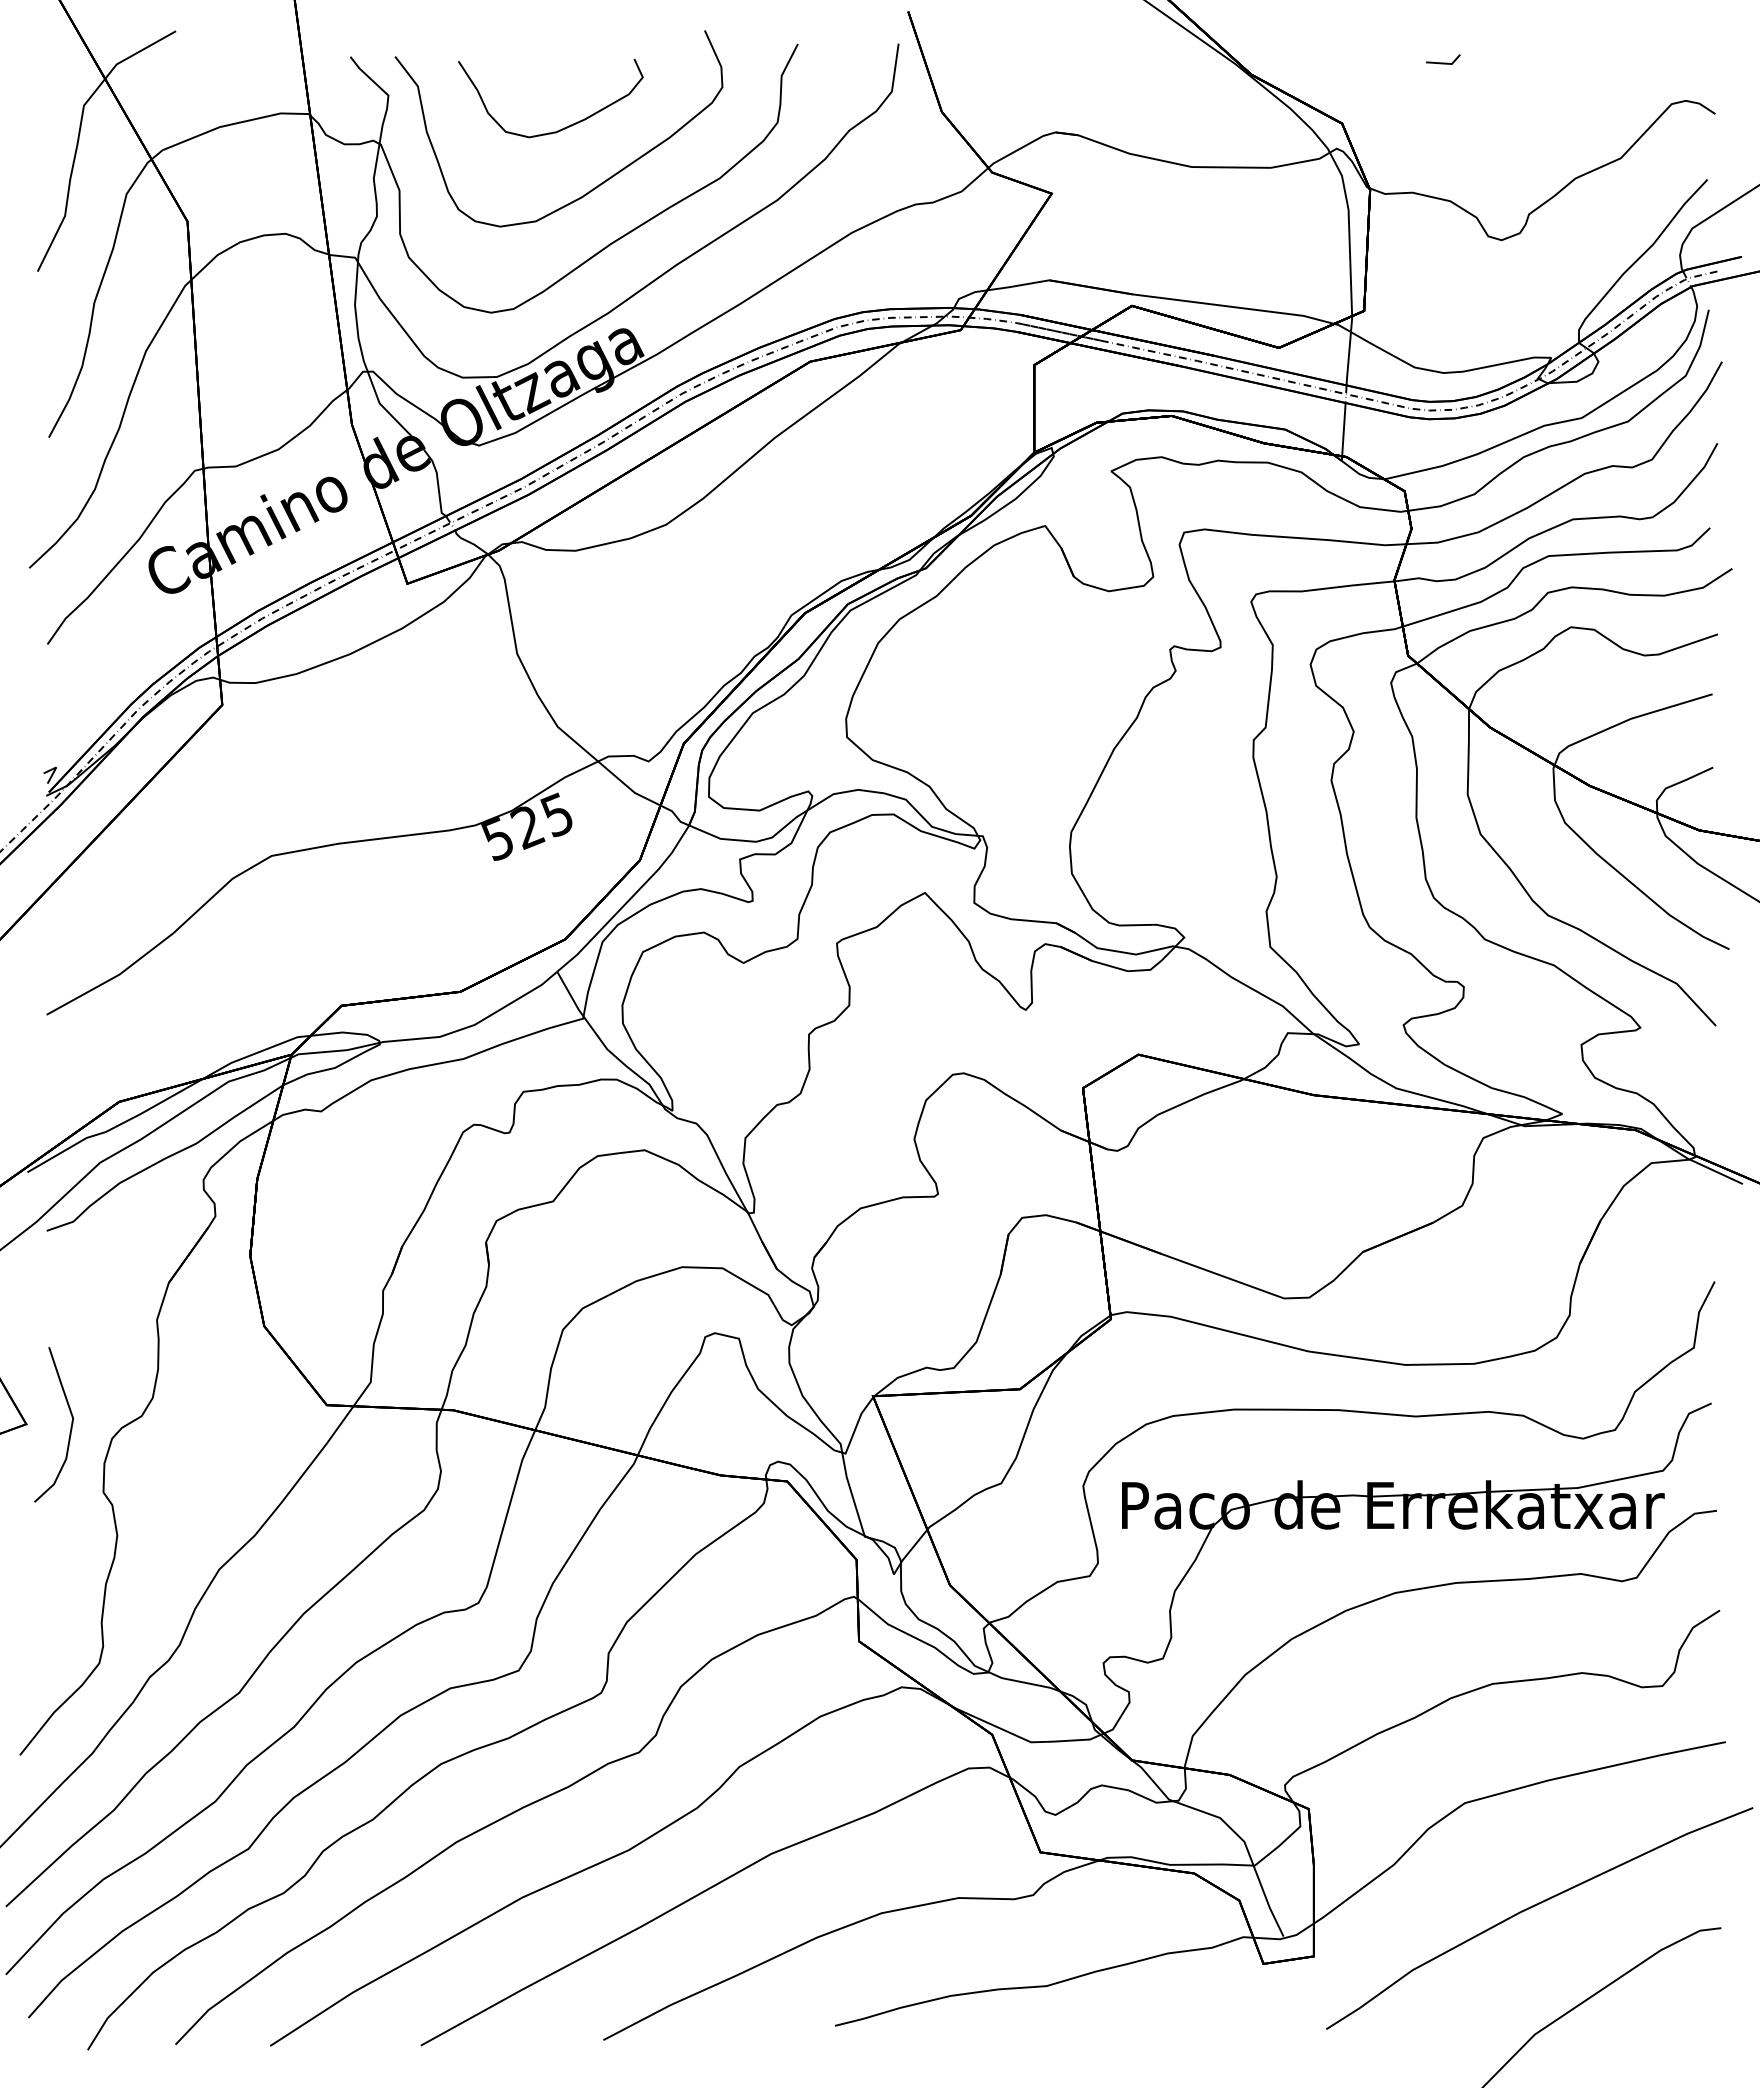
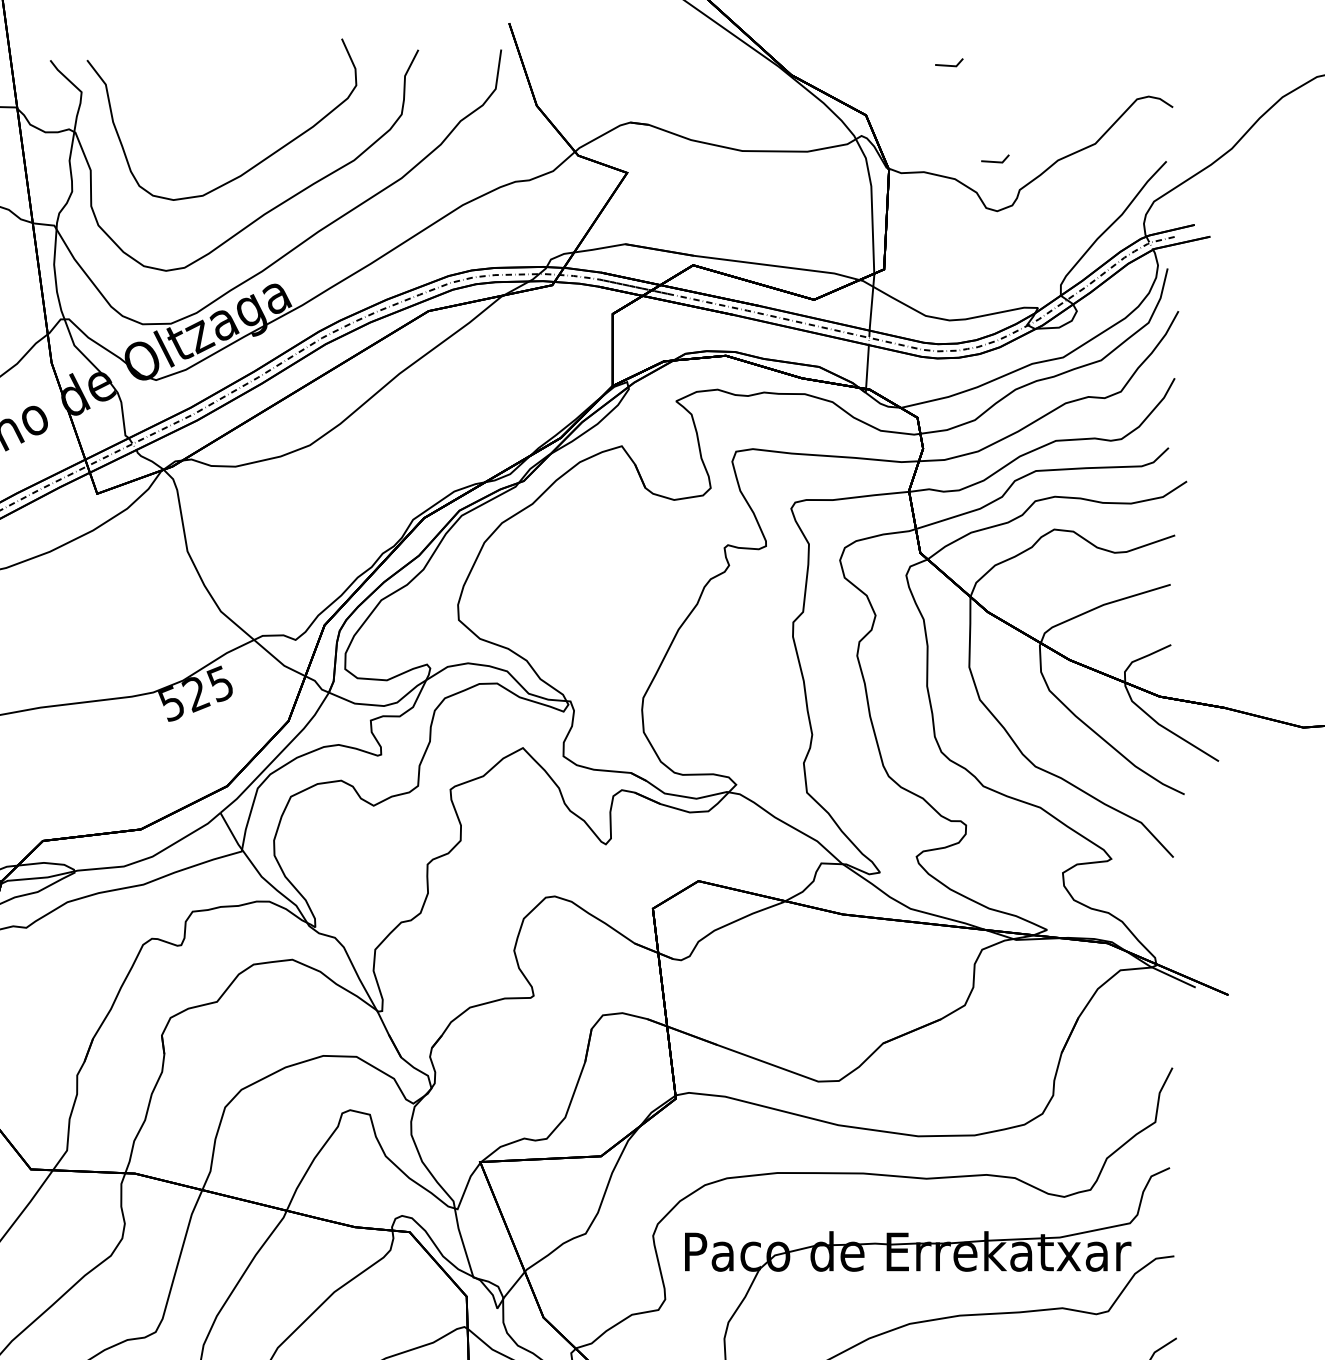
curve: (564, 127) -> (226, 118), removed
line: (1499, 179) -> (995, 161), added

